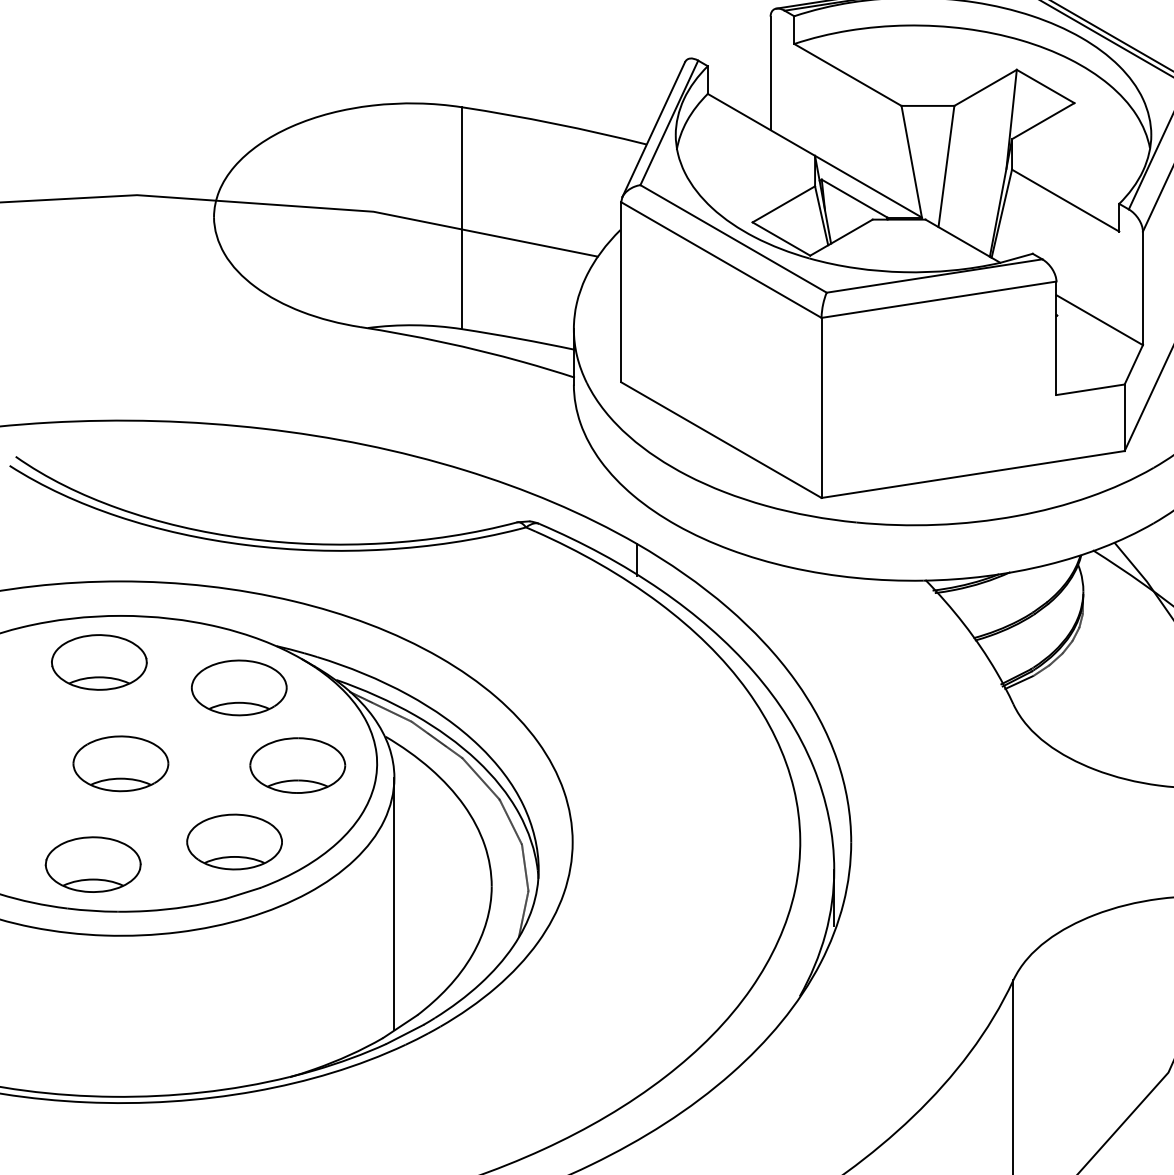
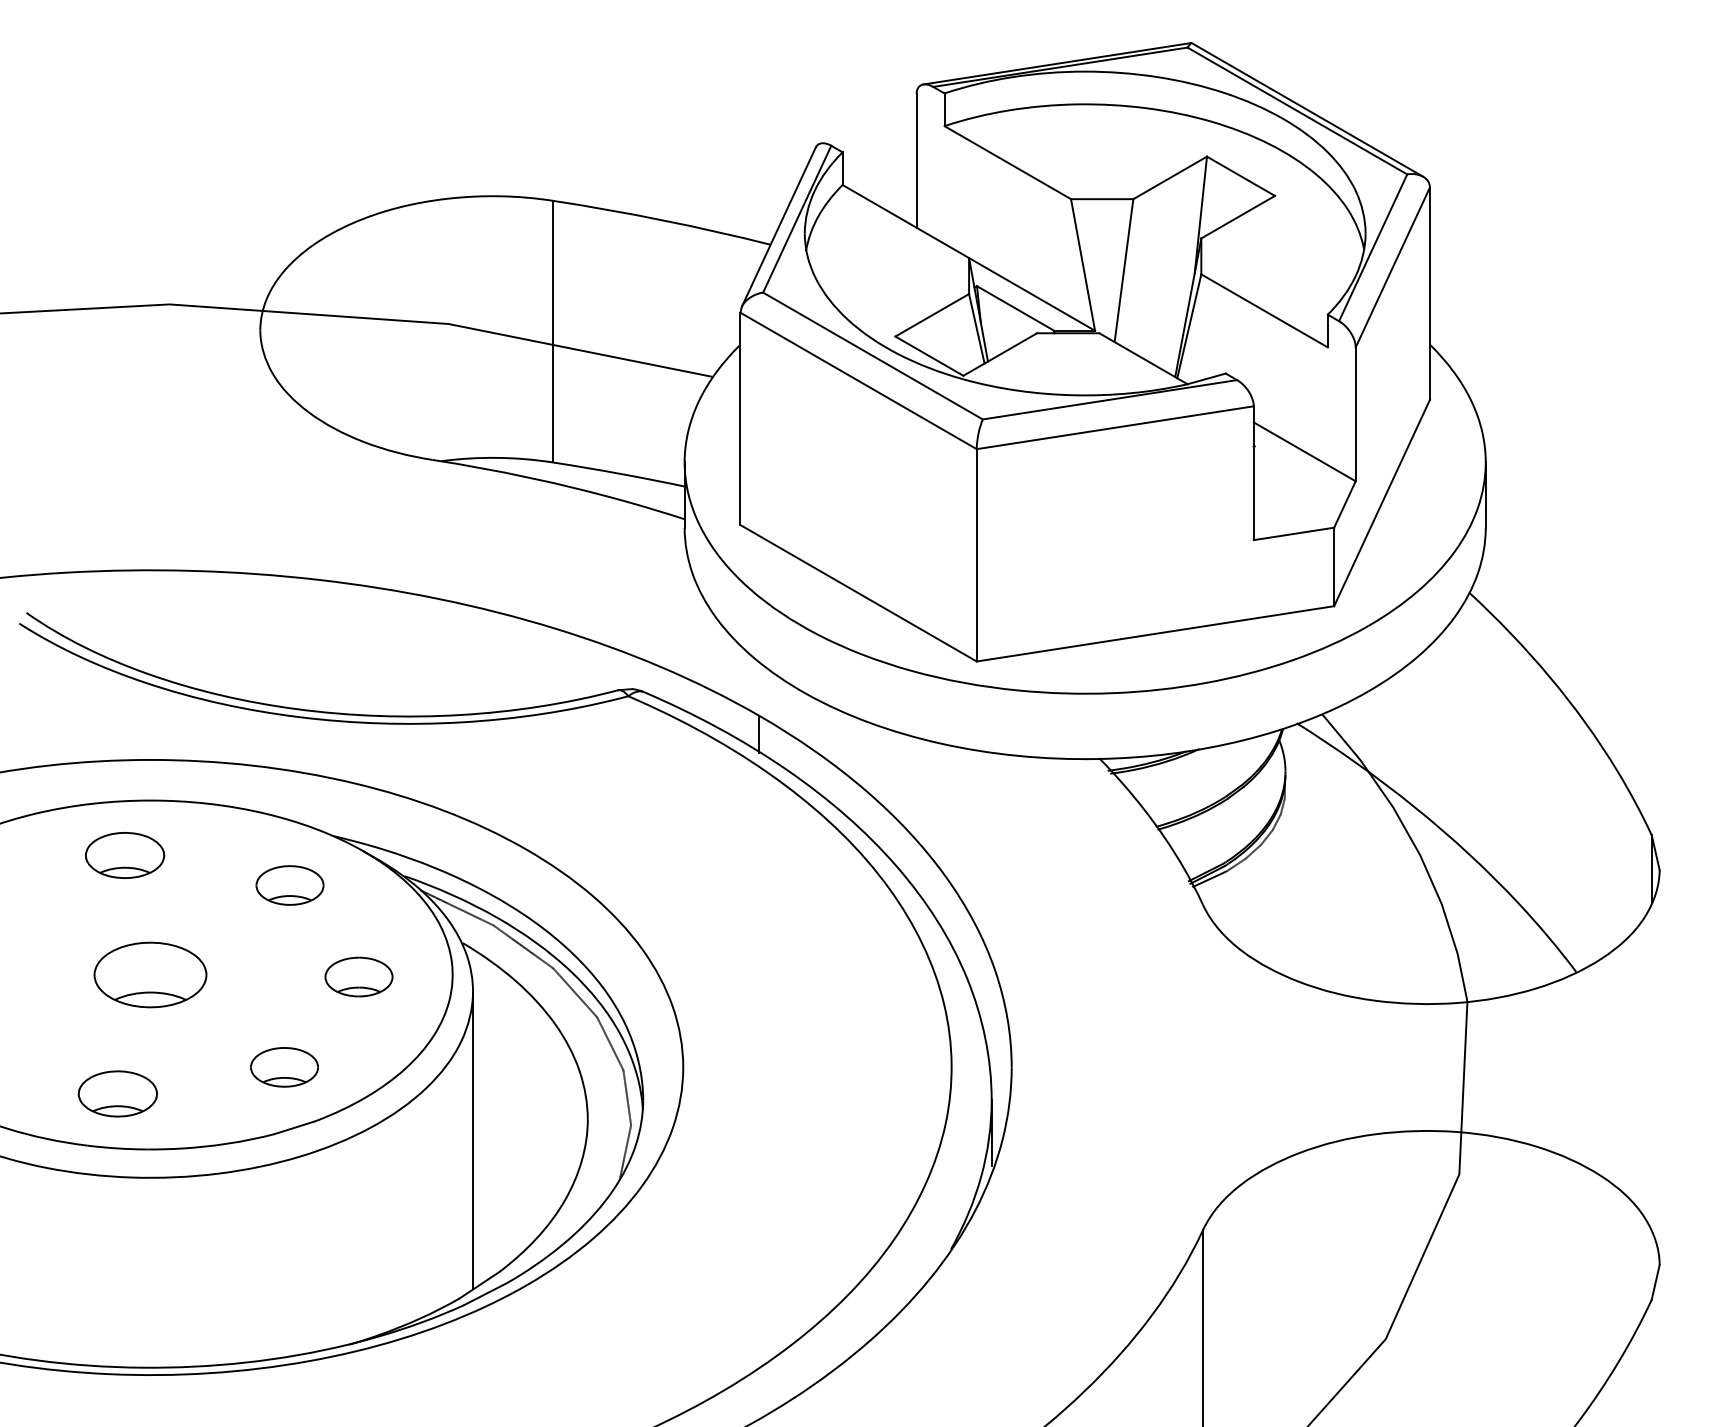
part: (98, 662) -> (124, 855), size x0.7
part: (238, 687) -> (289, 885), size x0.6
part: (297, 765) -> (358, 976), size x0.6
part: (234, 842) -> (284, 1067), size x0.6
part: (92, 864) -> (117, 1093), size x0.7

